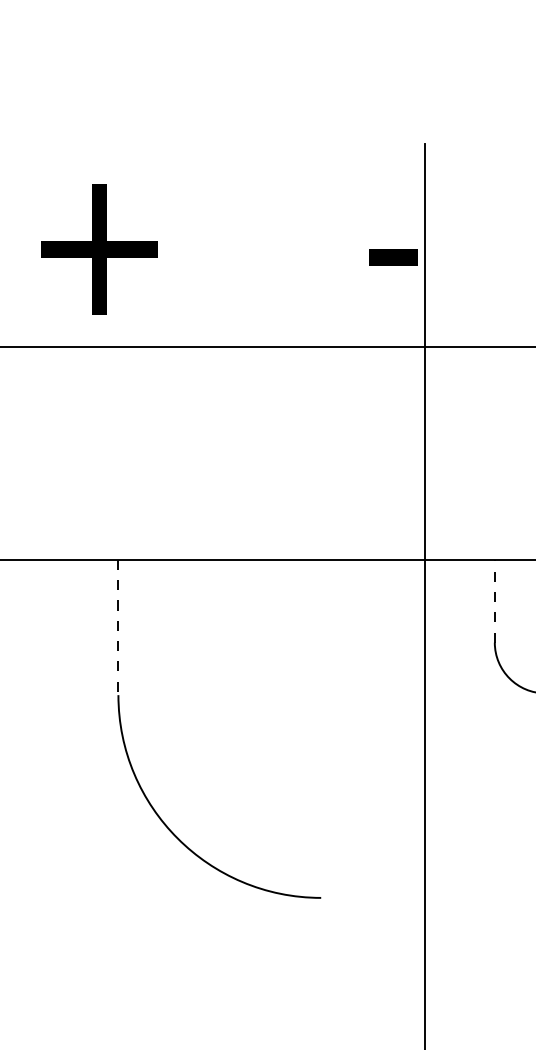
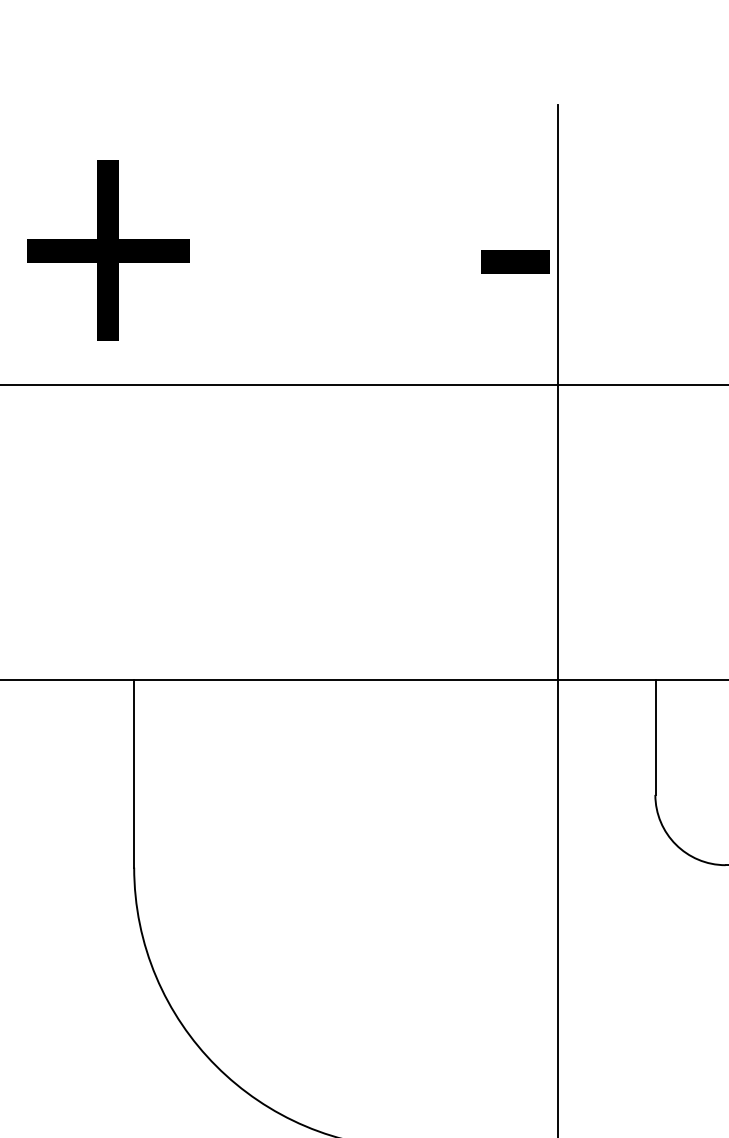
line: (494, 600) -> (654, 736), dashed -> solid
line: (118, 627) -> (134, 773), dashed -> solid

